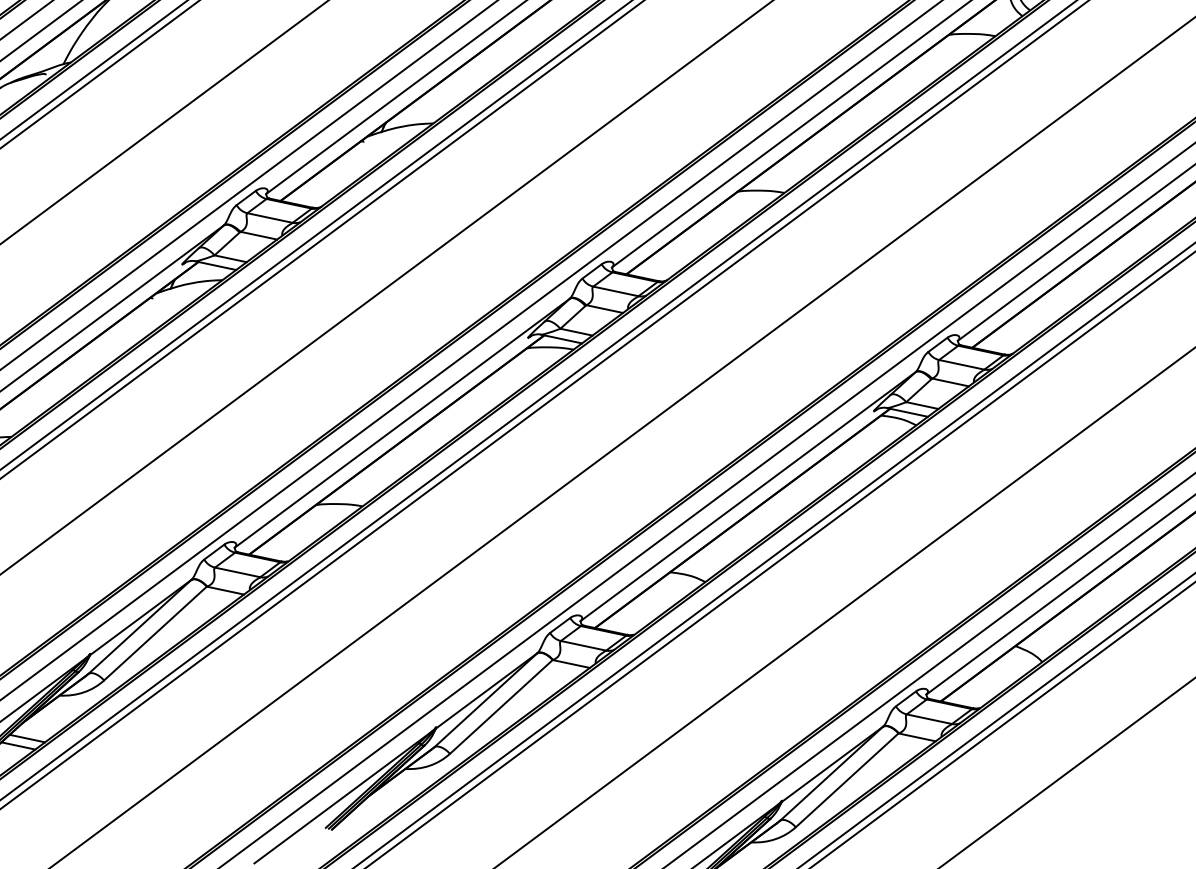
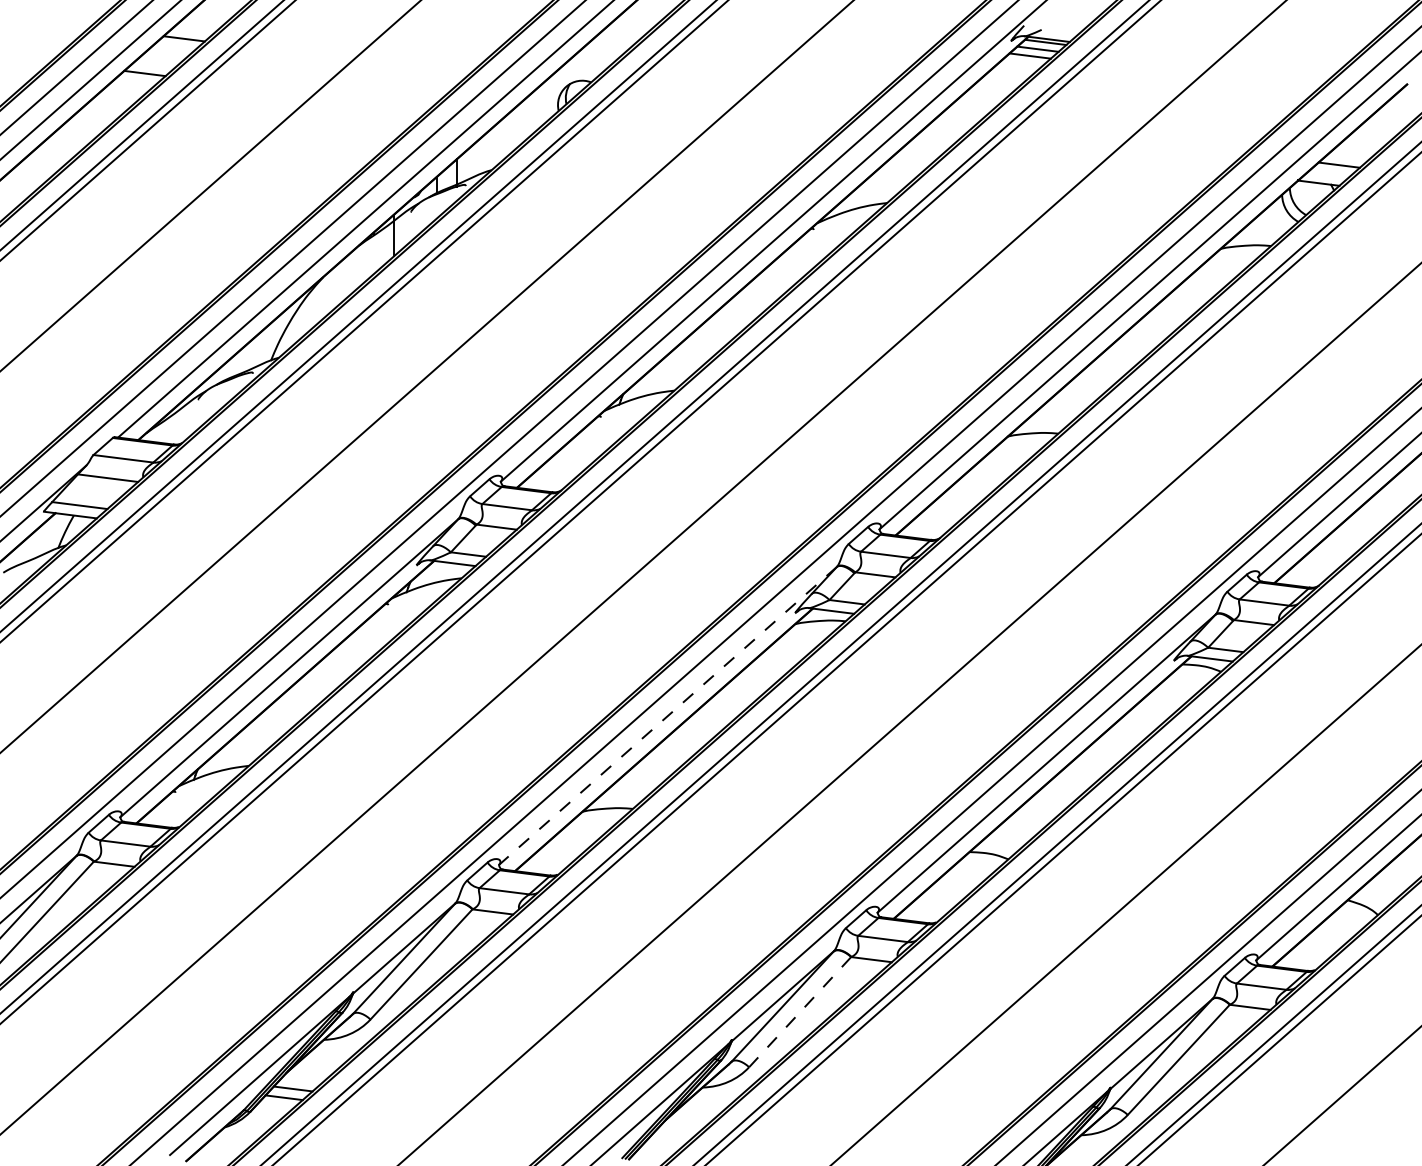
line: (401, 423) -> (667, 716), solid -> dashed
line: (500, 707) -> (799, 1012), solid -> dashed

